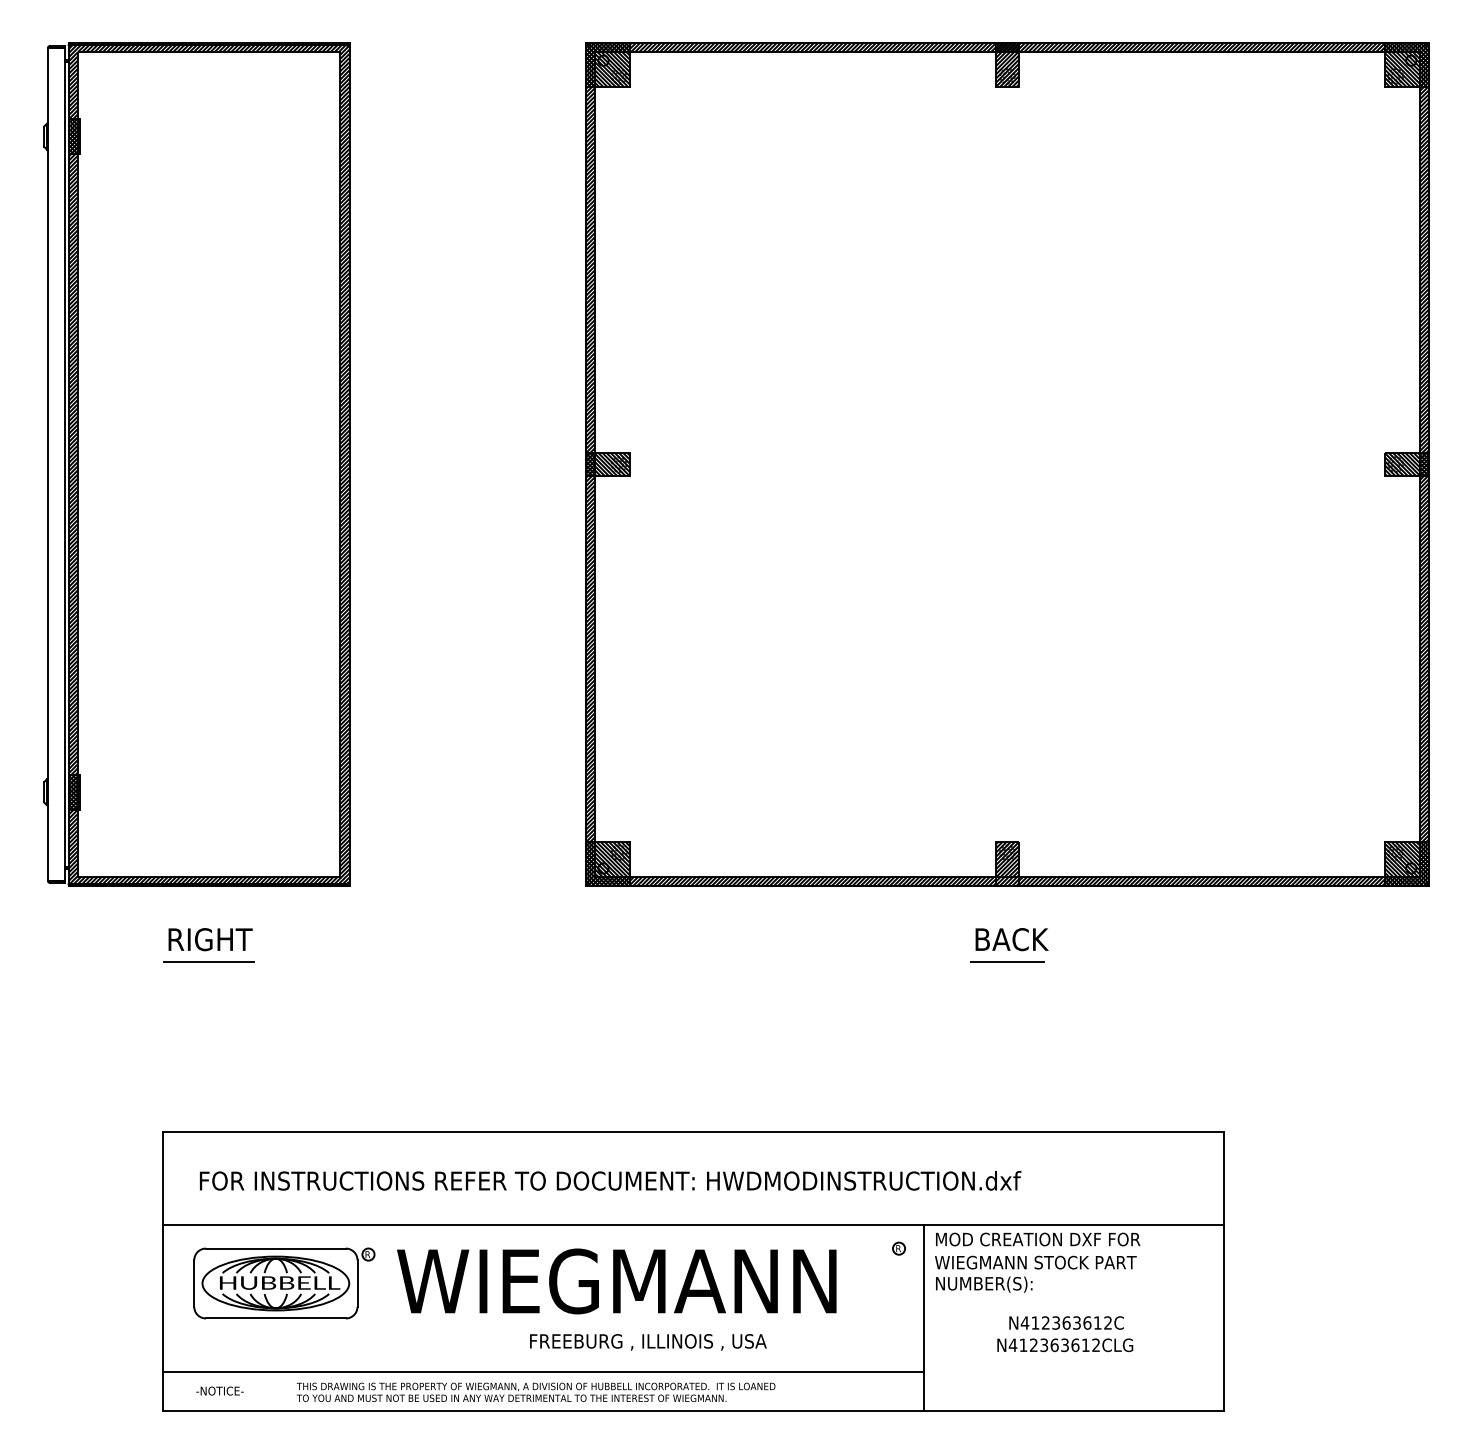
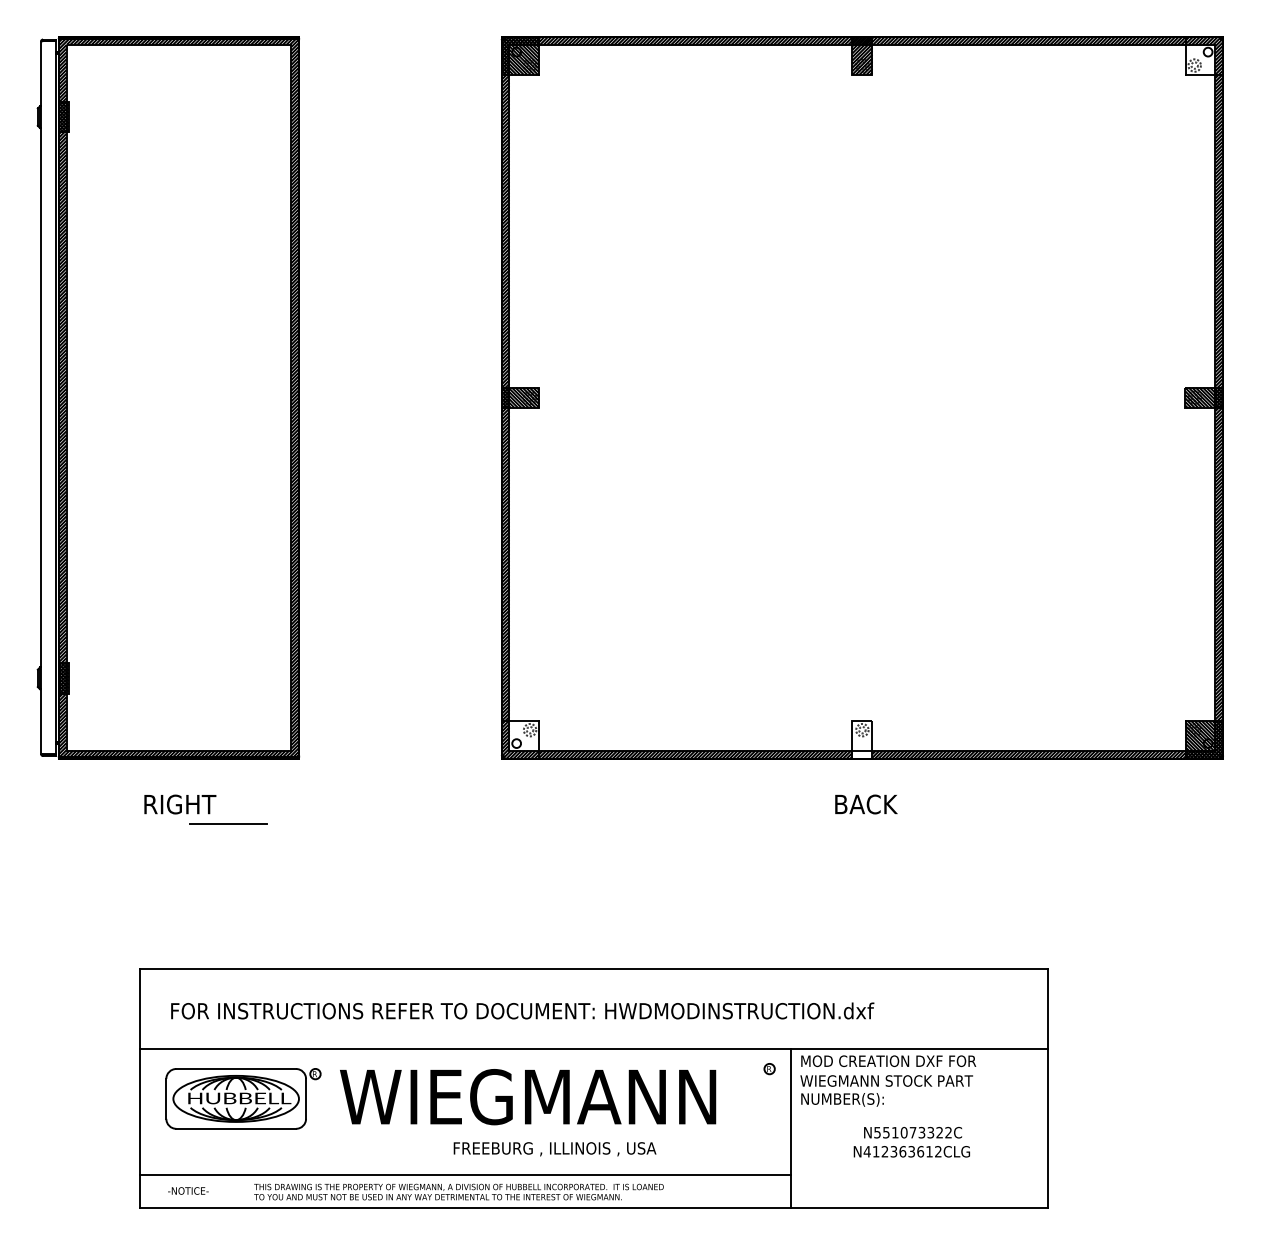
hatch: (1407, 64) -> (1204, 55), removed
hatch: (607, 863) -> (520, 739), removed
hatch: (1007, 863) -> (862, 739), removed
line: (208, 961) -> (228, 823), moved
line: (1006, 961) -> (861, 823), removed
text: (1060, 1322) -> (907, 1132), N412363612C -> N551073322C

